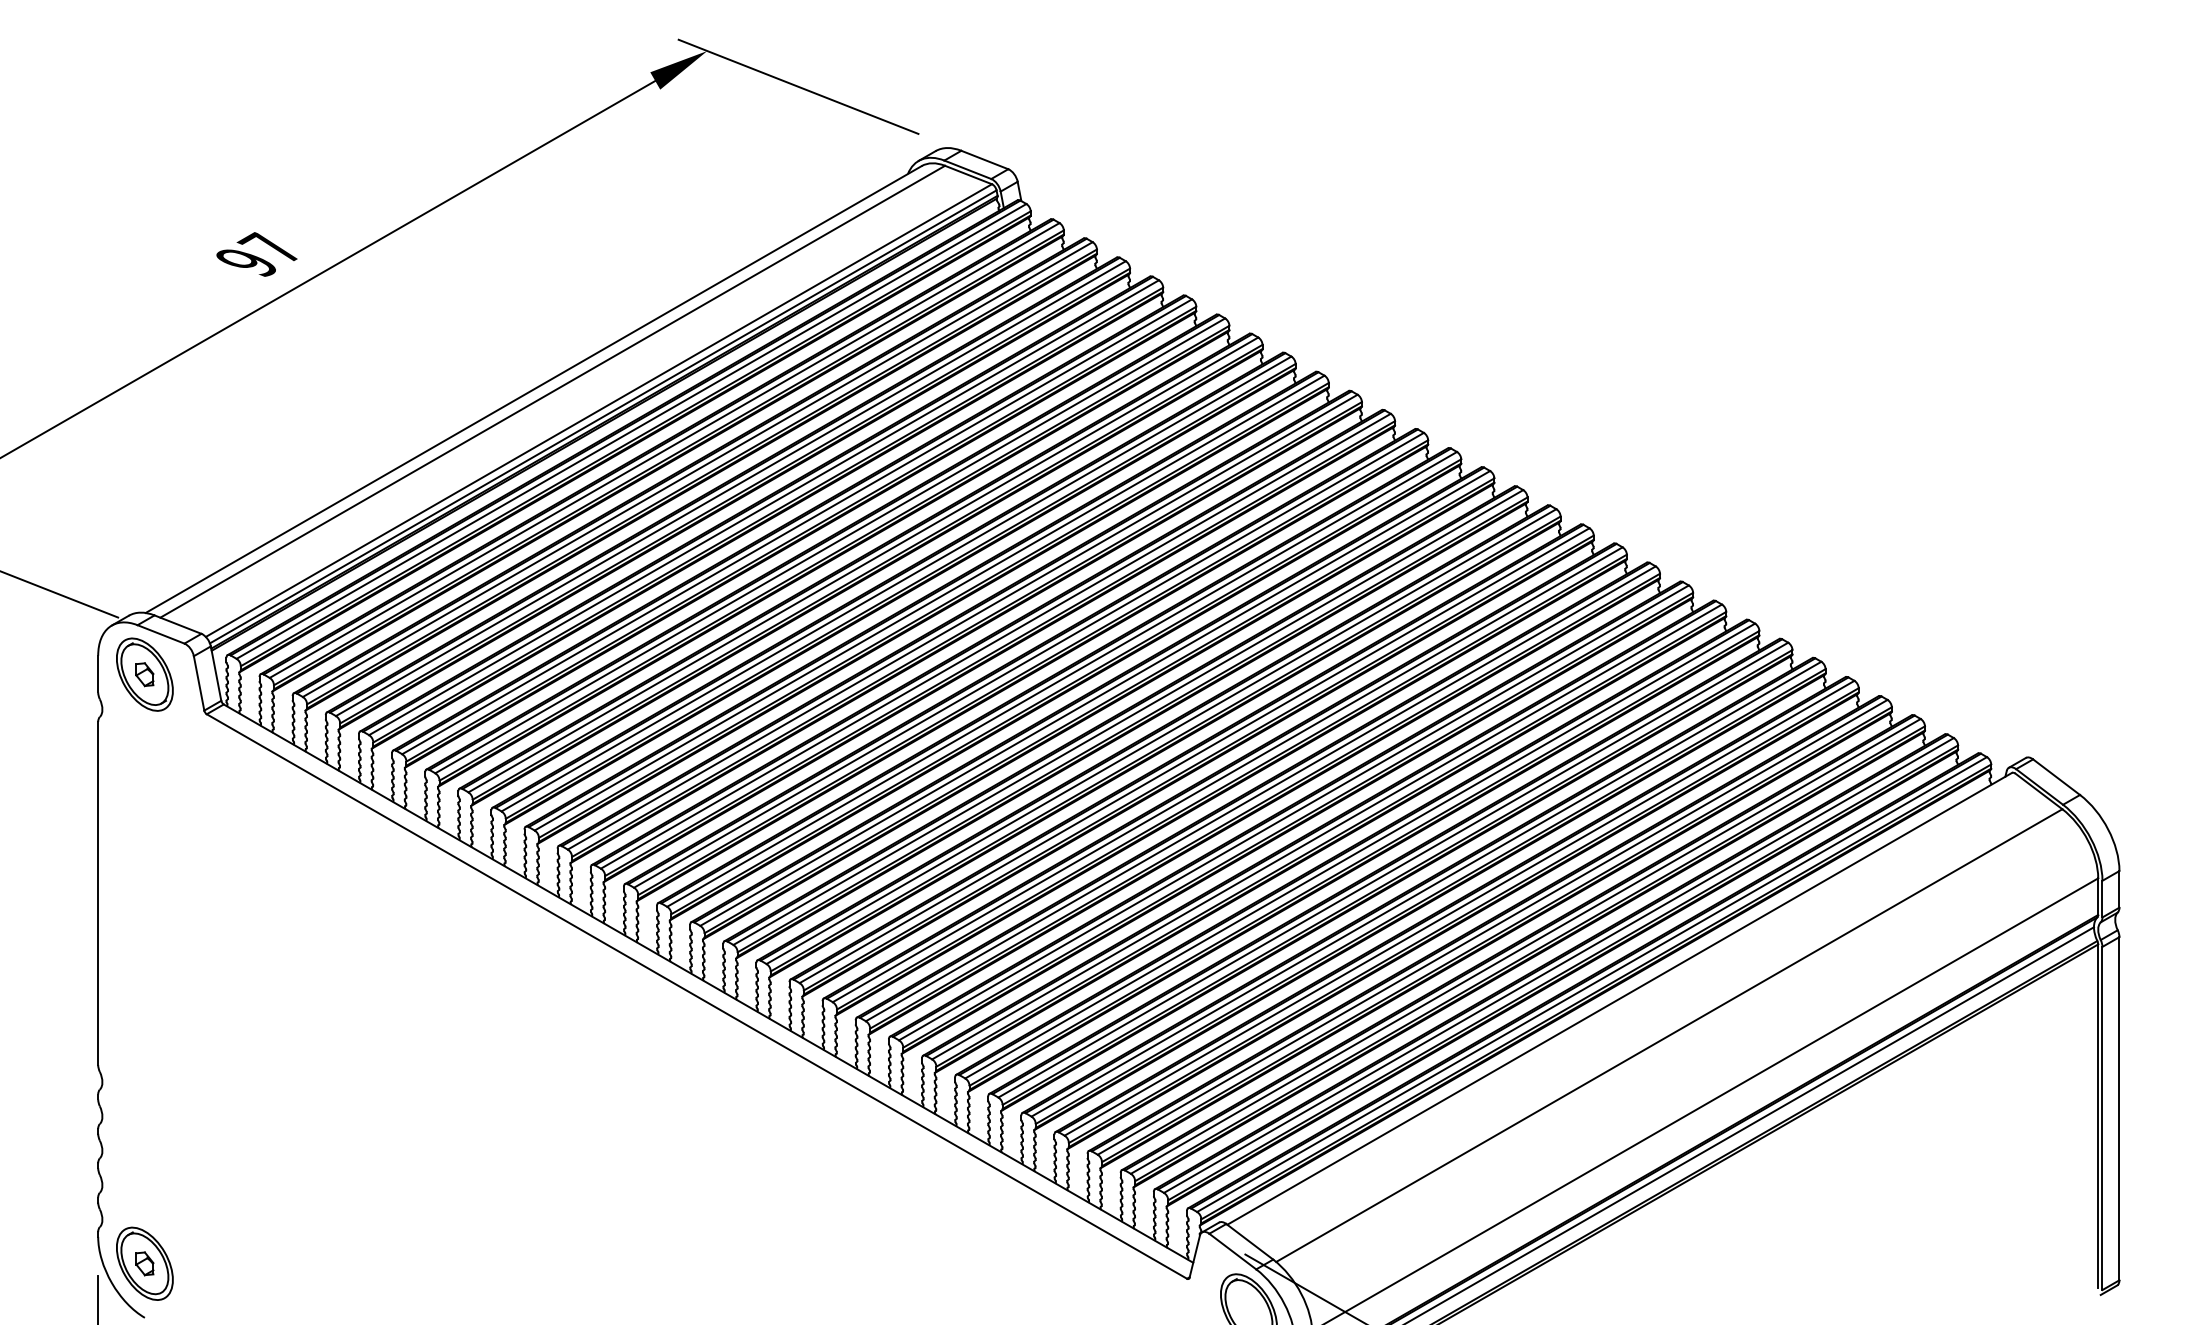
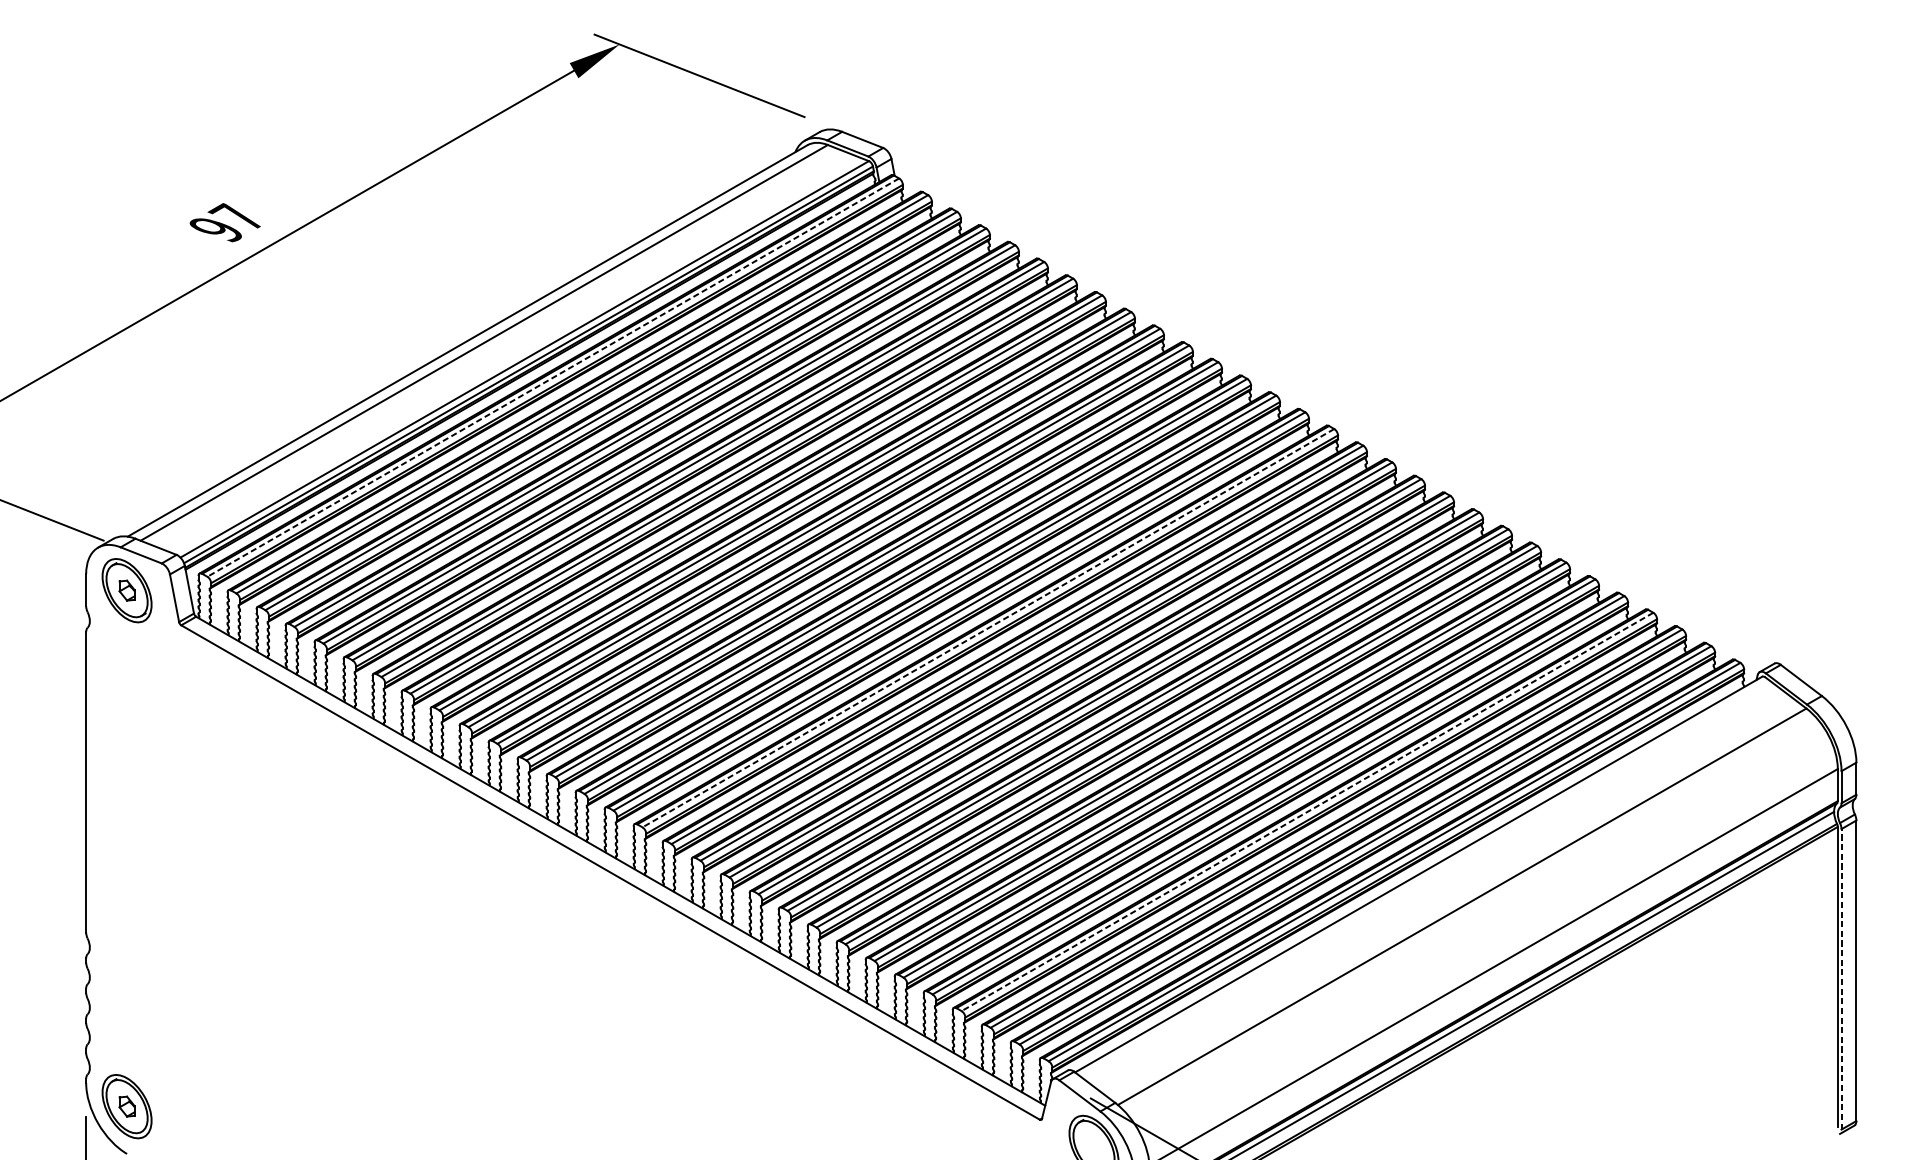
line: (631, 431) -> (553, 377), solid -> dashed
line: (1128, 717) -> (988, 628), solid -> dashed
line: (1492, 927) -> (1307, 812), solid -> dashed
line: (2102, 1118) -> (1841, 979), solid -> dashed

